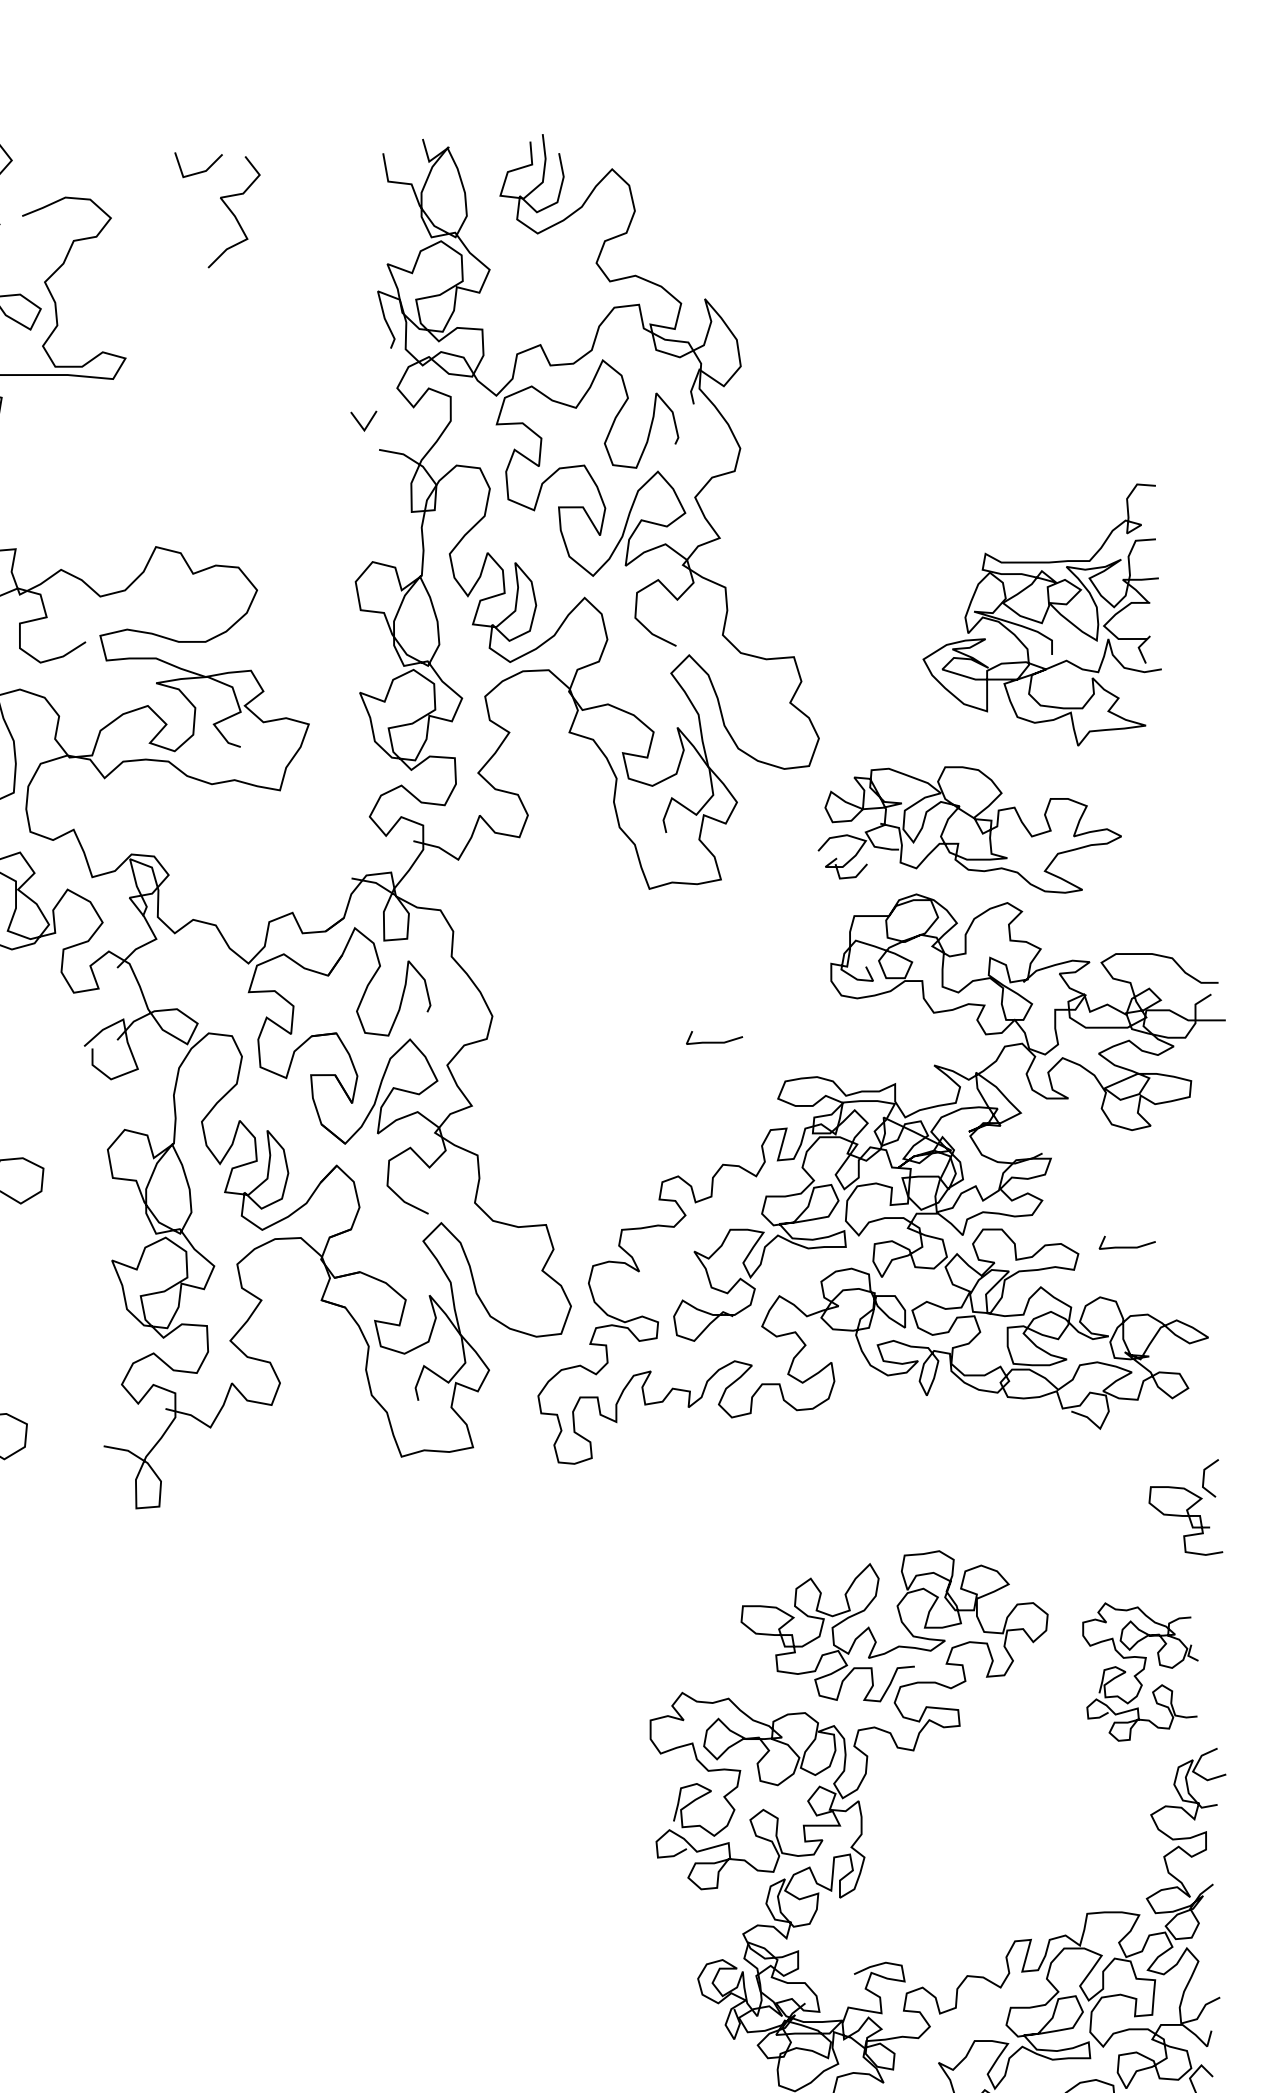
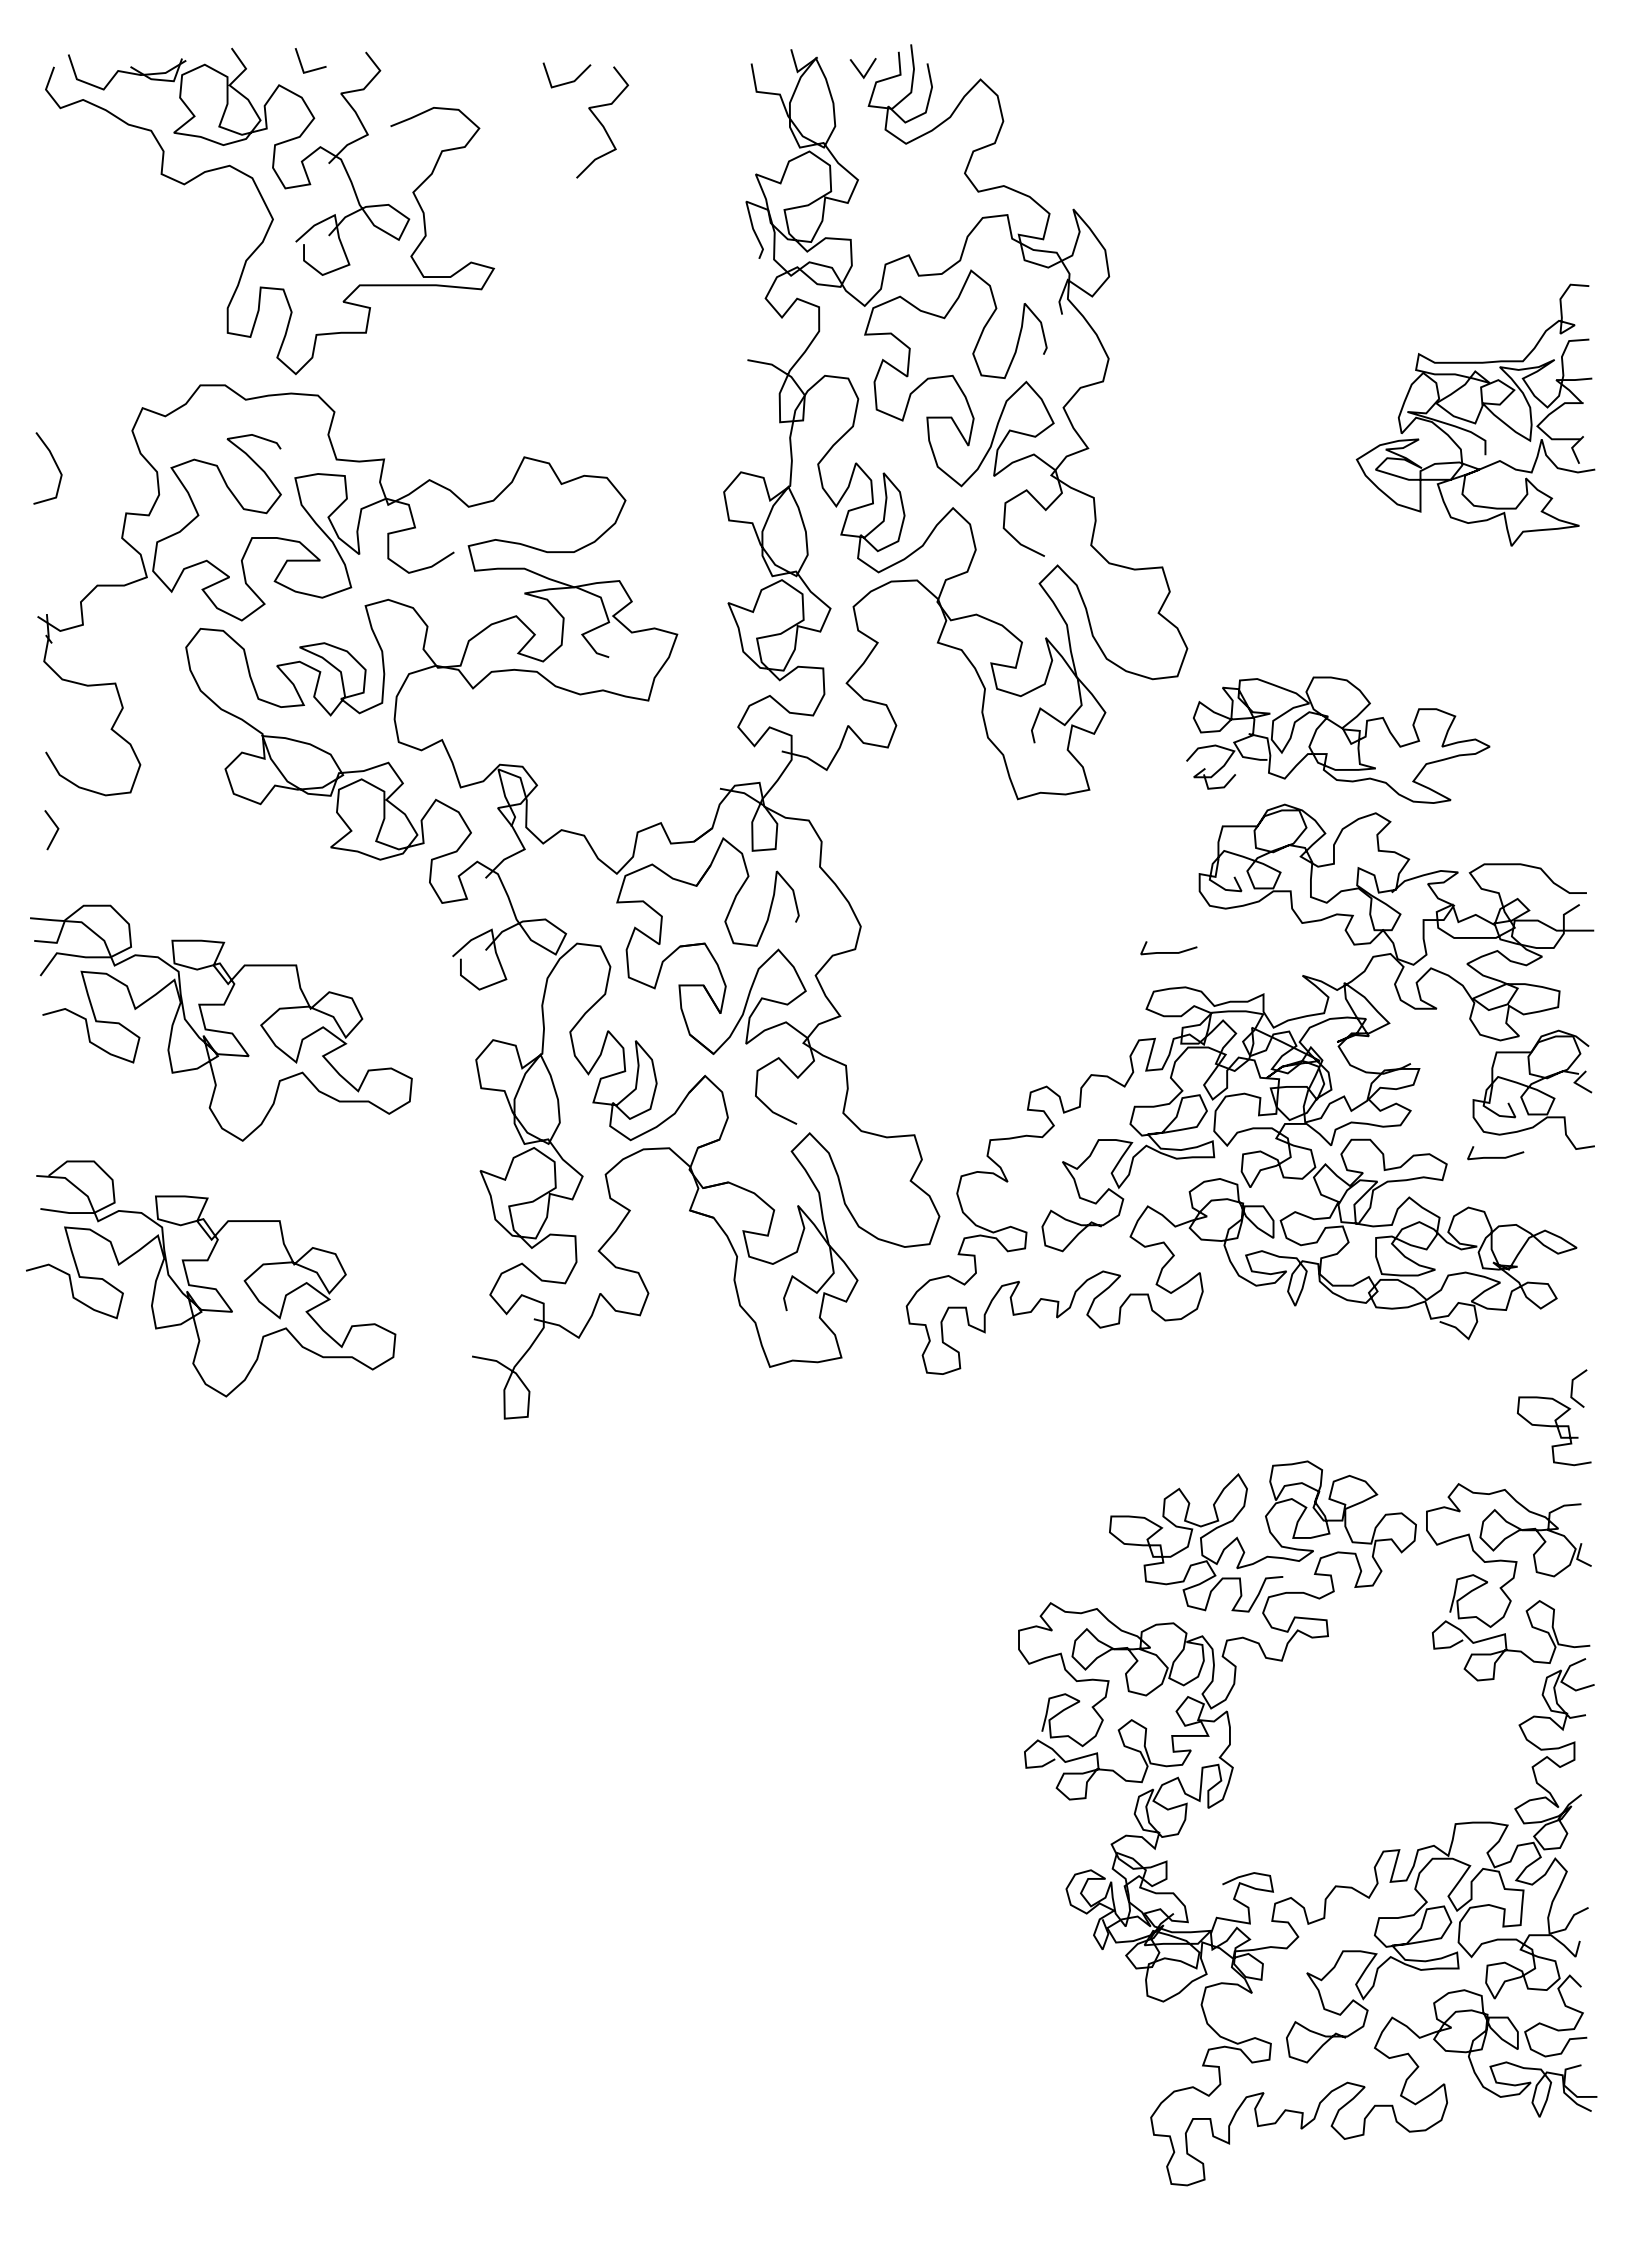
line: (360, 423) -> (859, 70), moved
part: (1042, 614) -> (1475, 414), moved
line: (714, 1042) -> (1168, 952), moved
part: (1165, 1179) -> (1533, 1089), added
part: (1140, 1672) -> (1508, 1582), size x1.43

